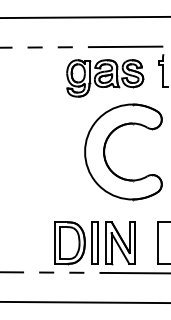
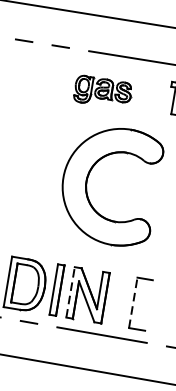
part: (105, 78) -> (103, 92), size x0.6
line: (106, 243) -> (70, 292), solid -> dashed
line: (157, 243) -> (132, 303), solid -> dashed

